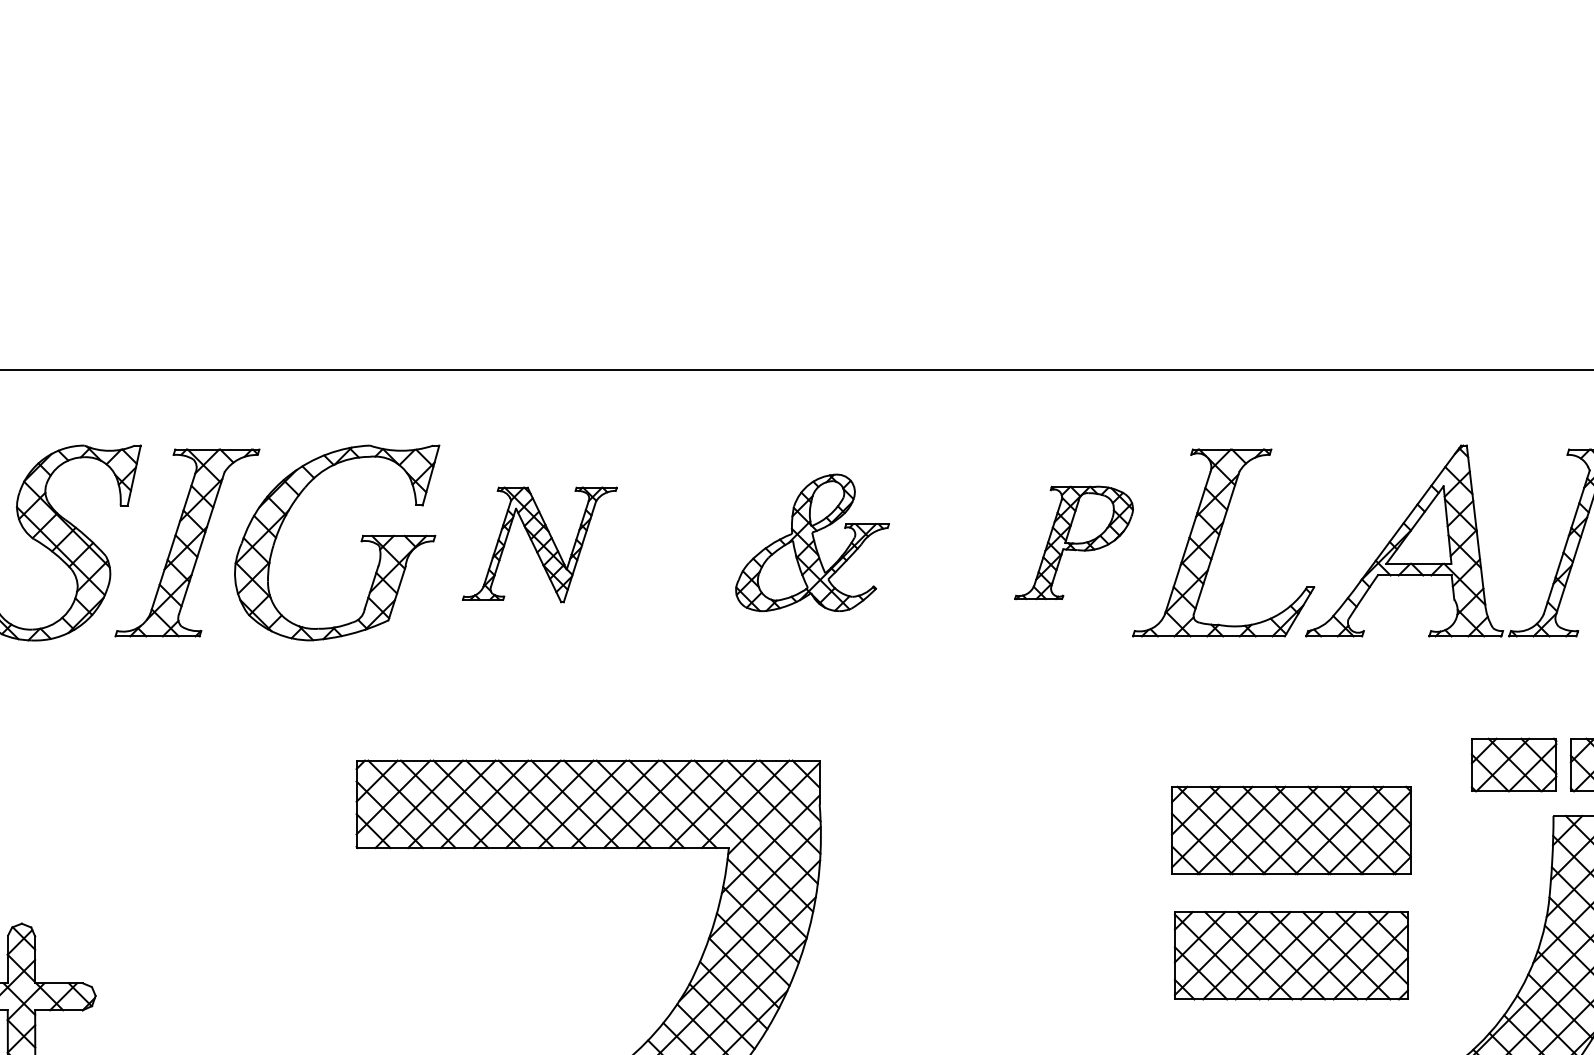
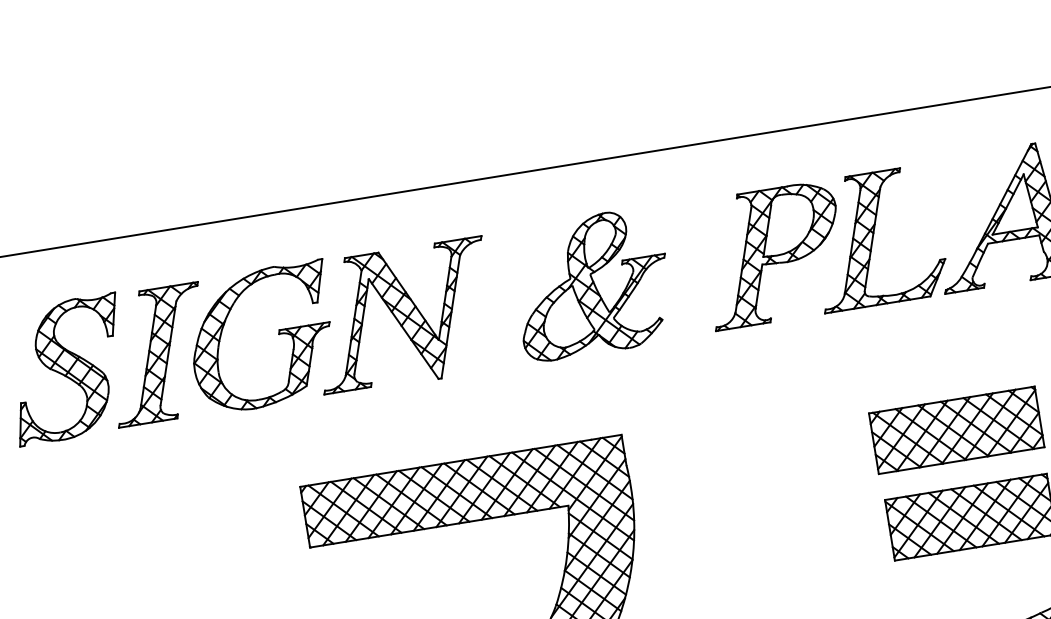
part: (812, 542) -> (592, 284), size x1.43
part: (1073, 542) -> (773, 254), size x1.67
part: (539, 544) -> (402, 316), size x1.67

